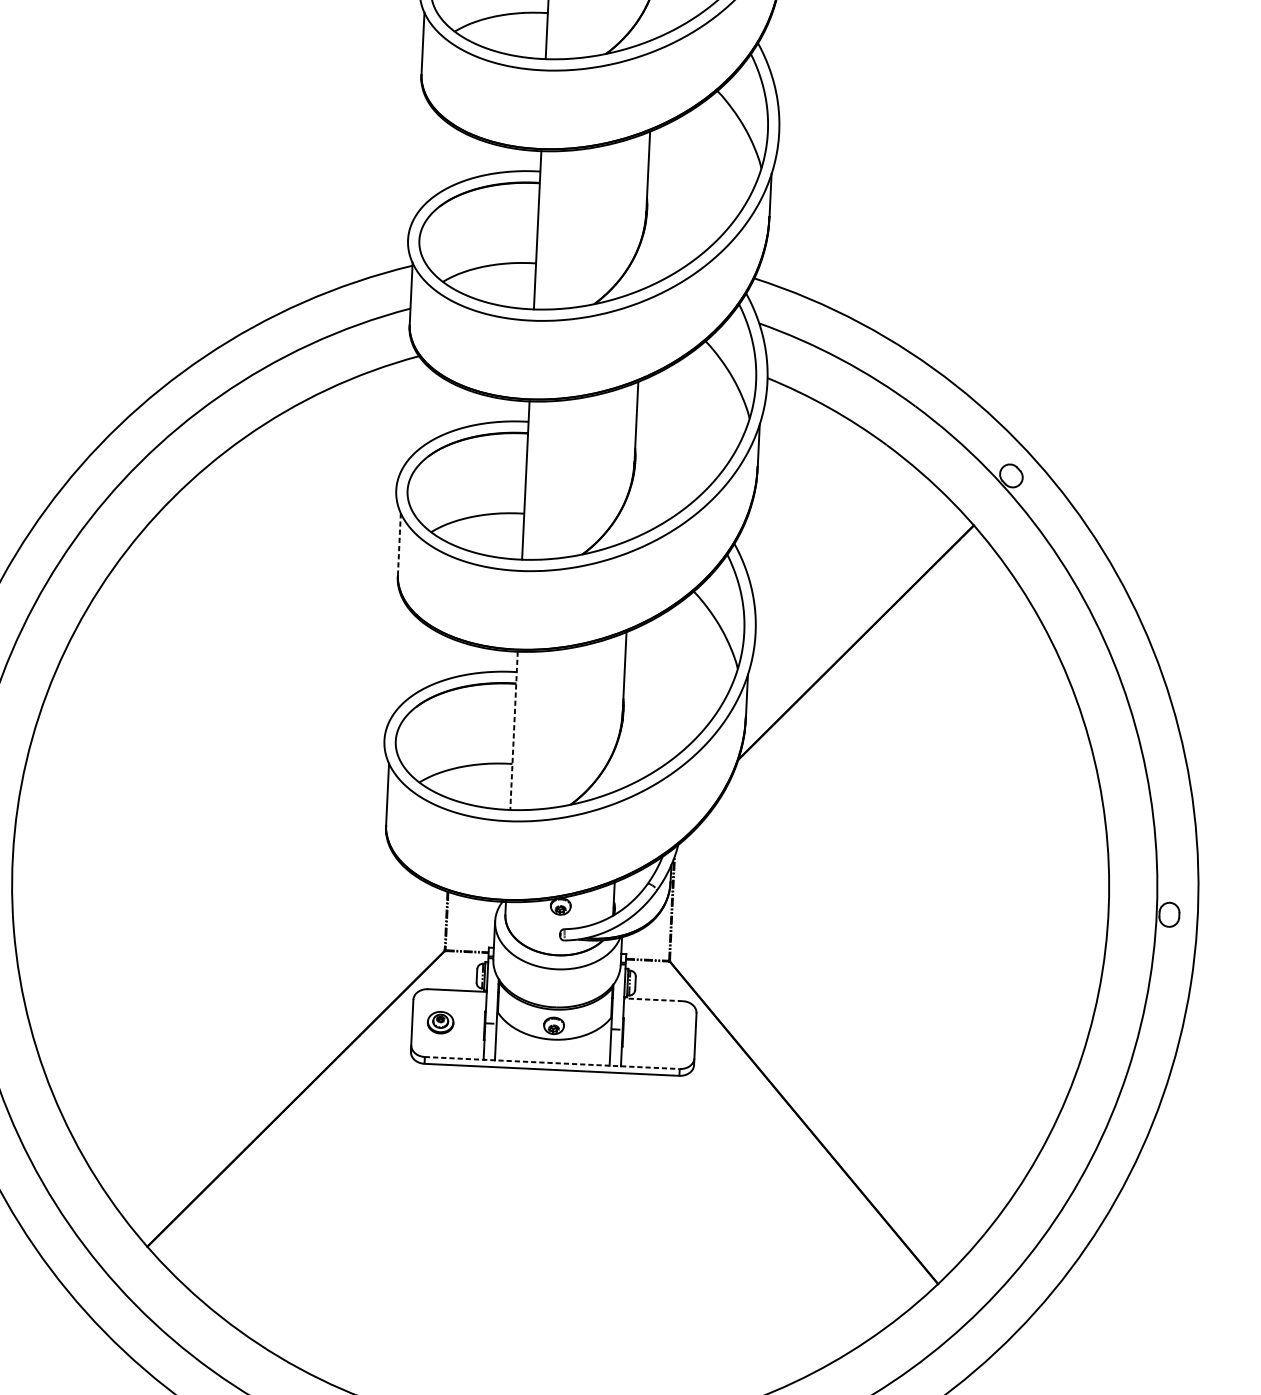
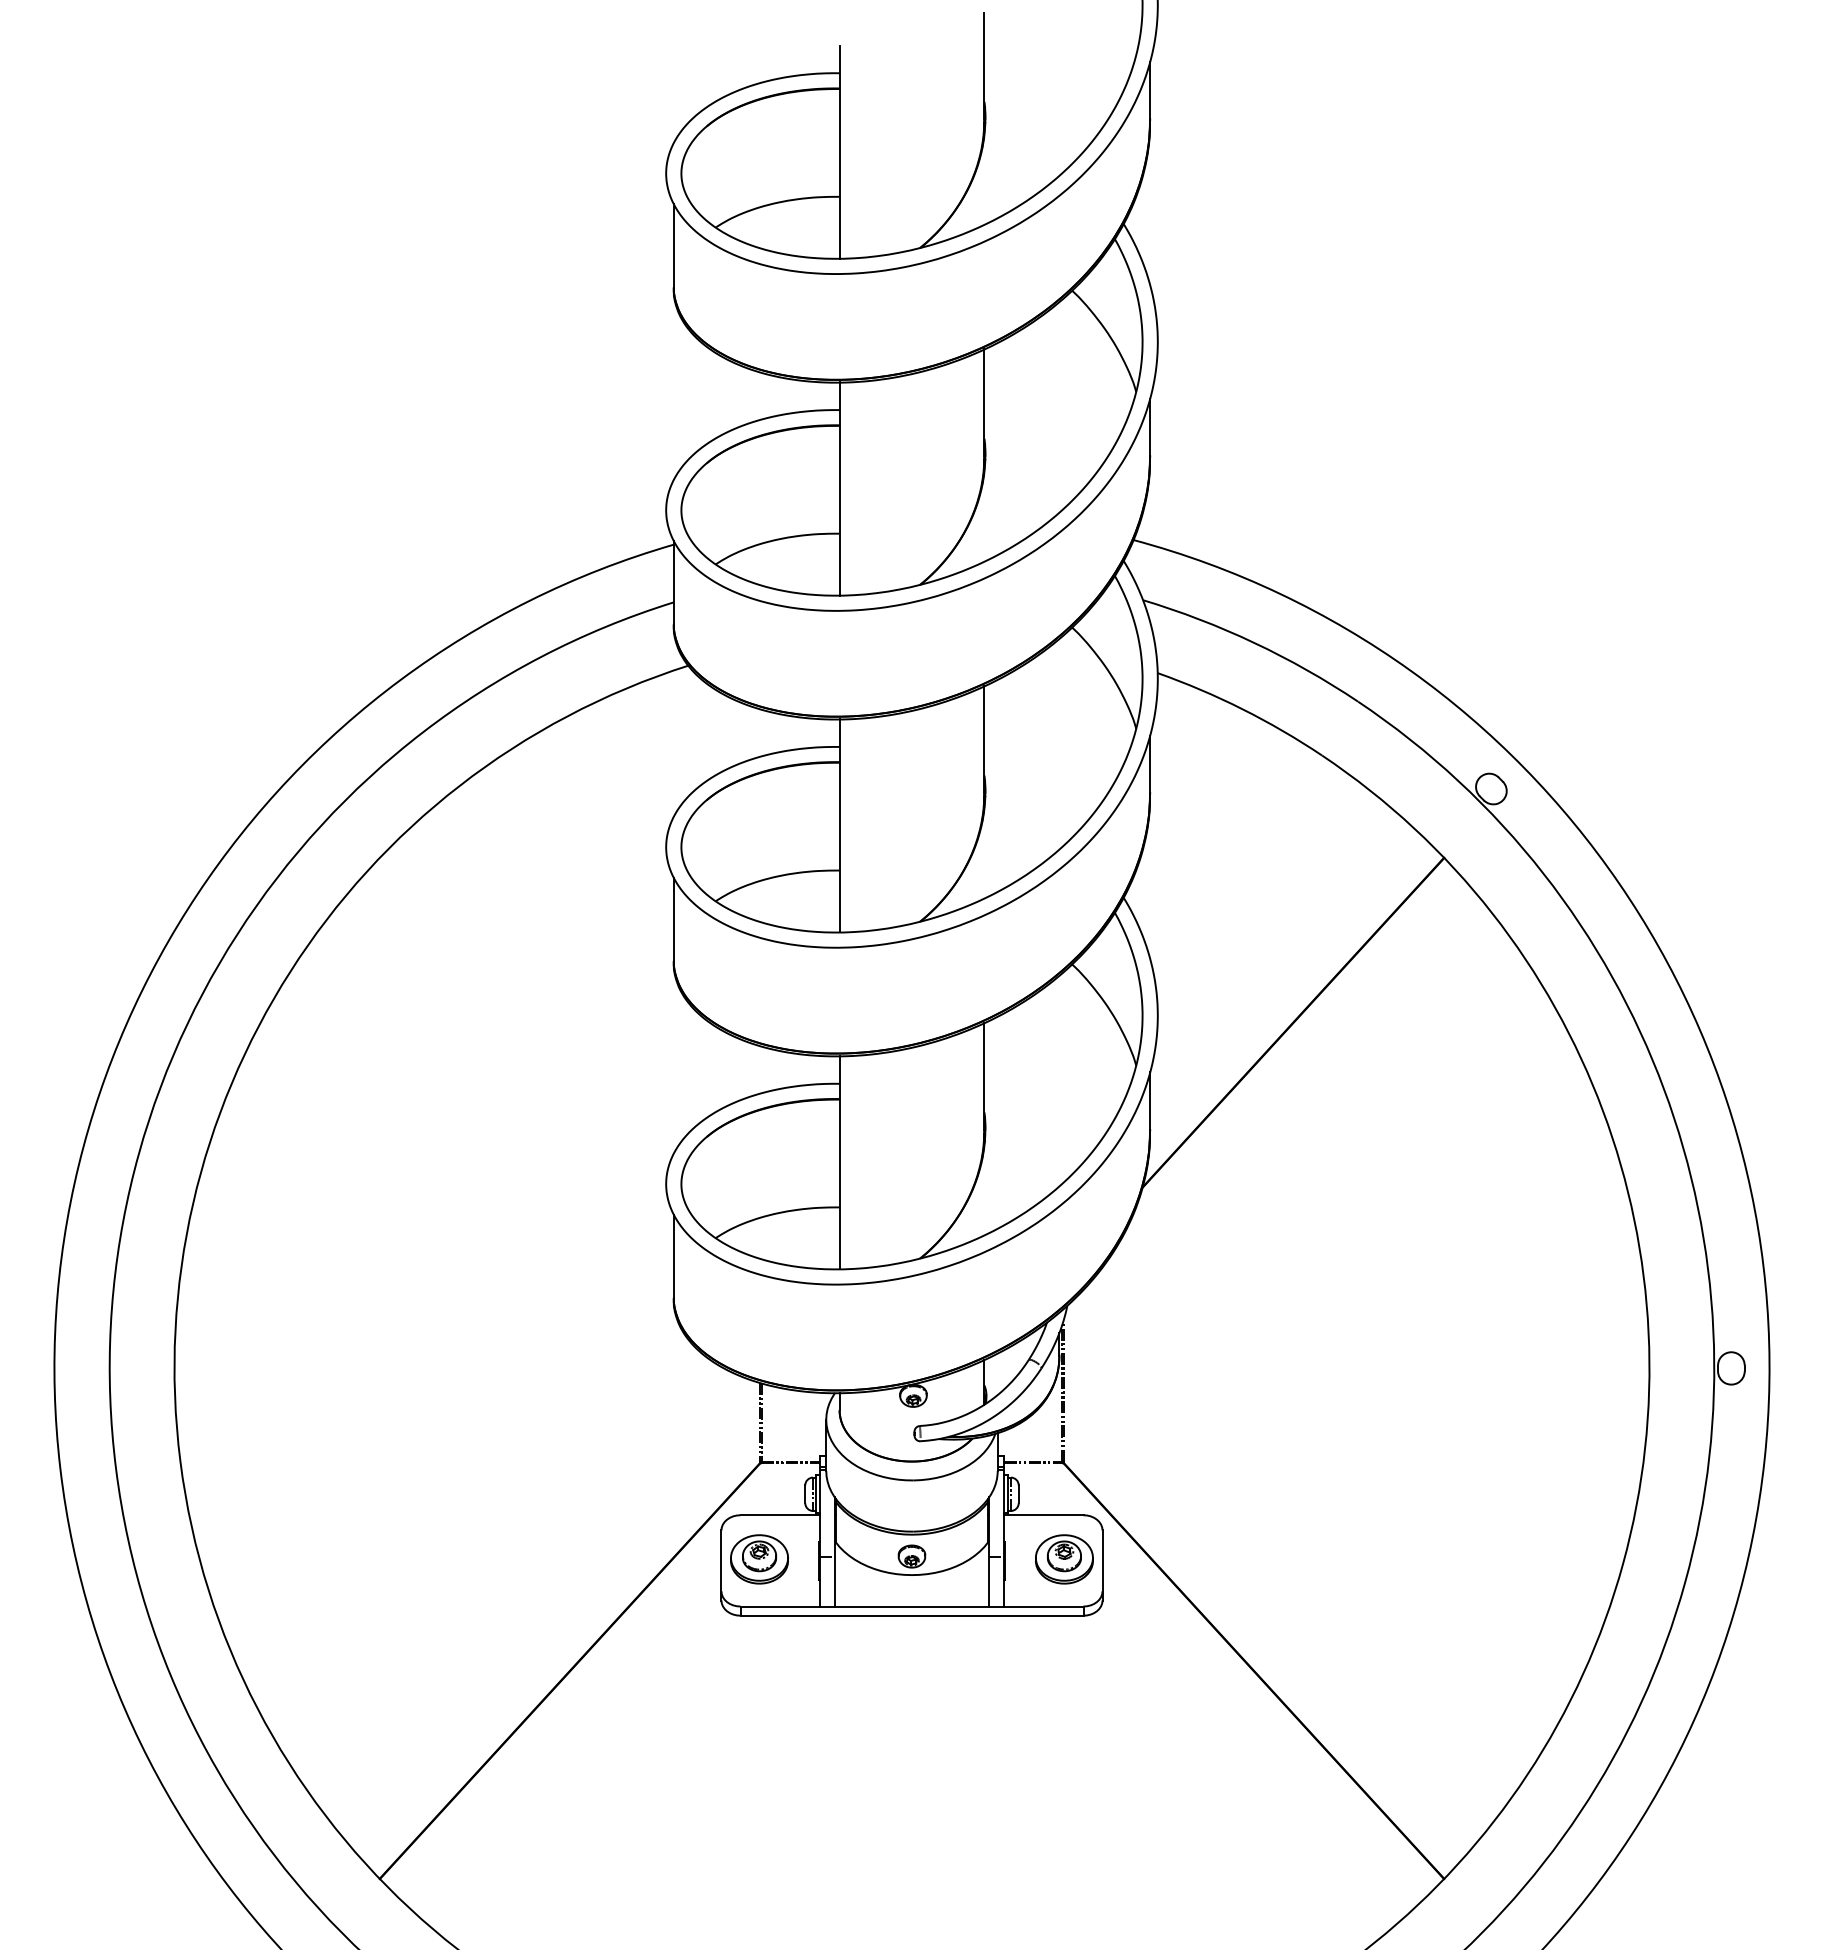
line: (399, 544) -> (673, 919), dashed -> solid
line: (513, 730) -> (839, 1162), dashed -> solid
line: (653, 999) -> (1043, 1515), dashed -> solid
part: (440, 1022) -> (759, 1559), size x1.67
part: (667, 1033) -> (1064, 1559), added
line: (552, 1063) -> (912, 1606), dashed -> solid

